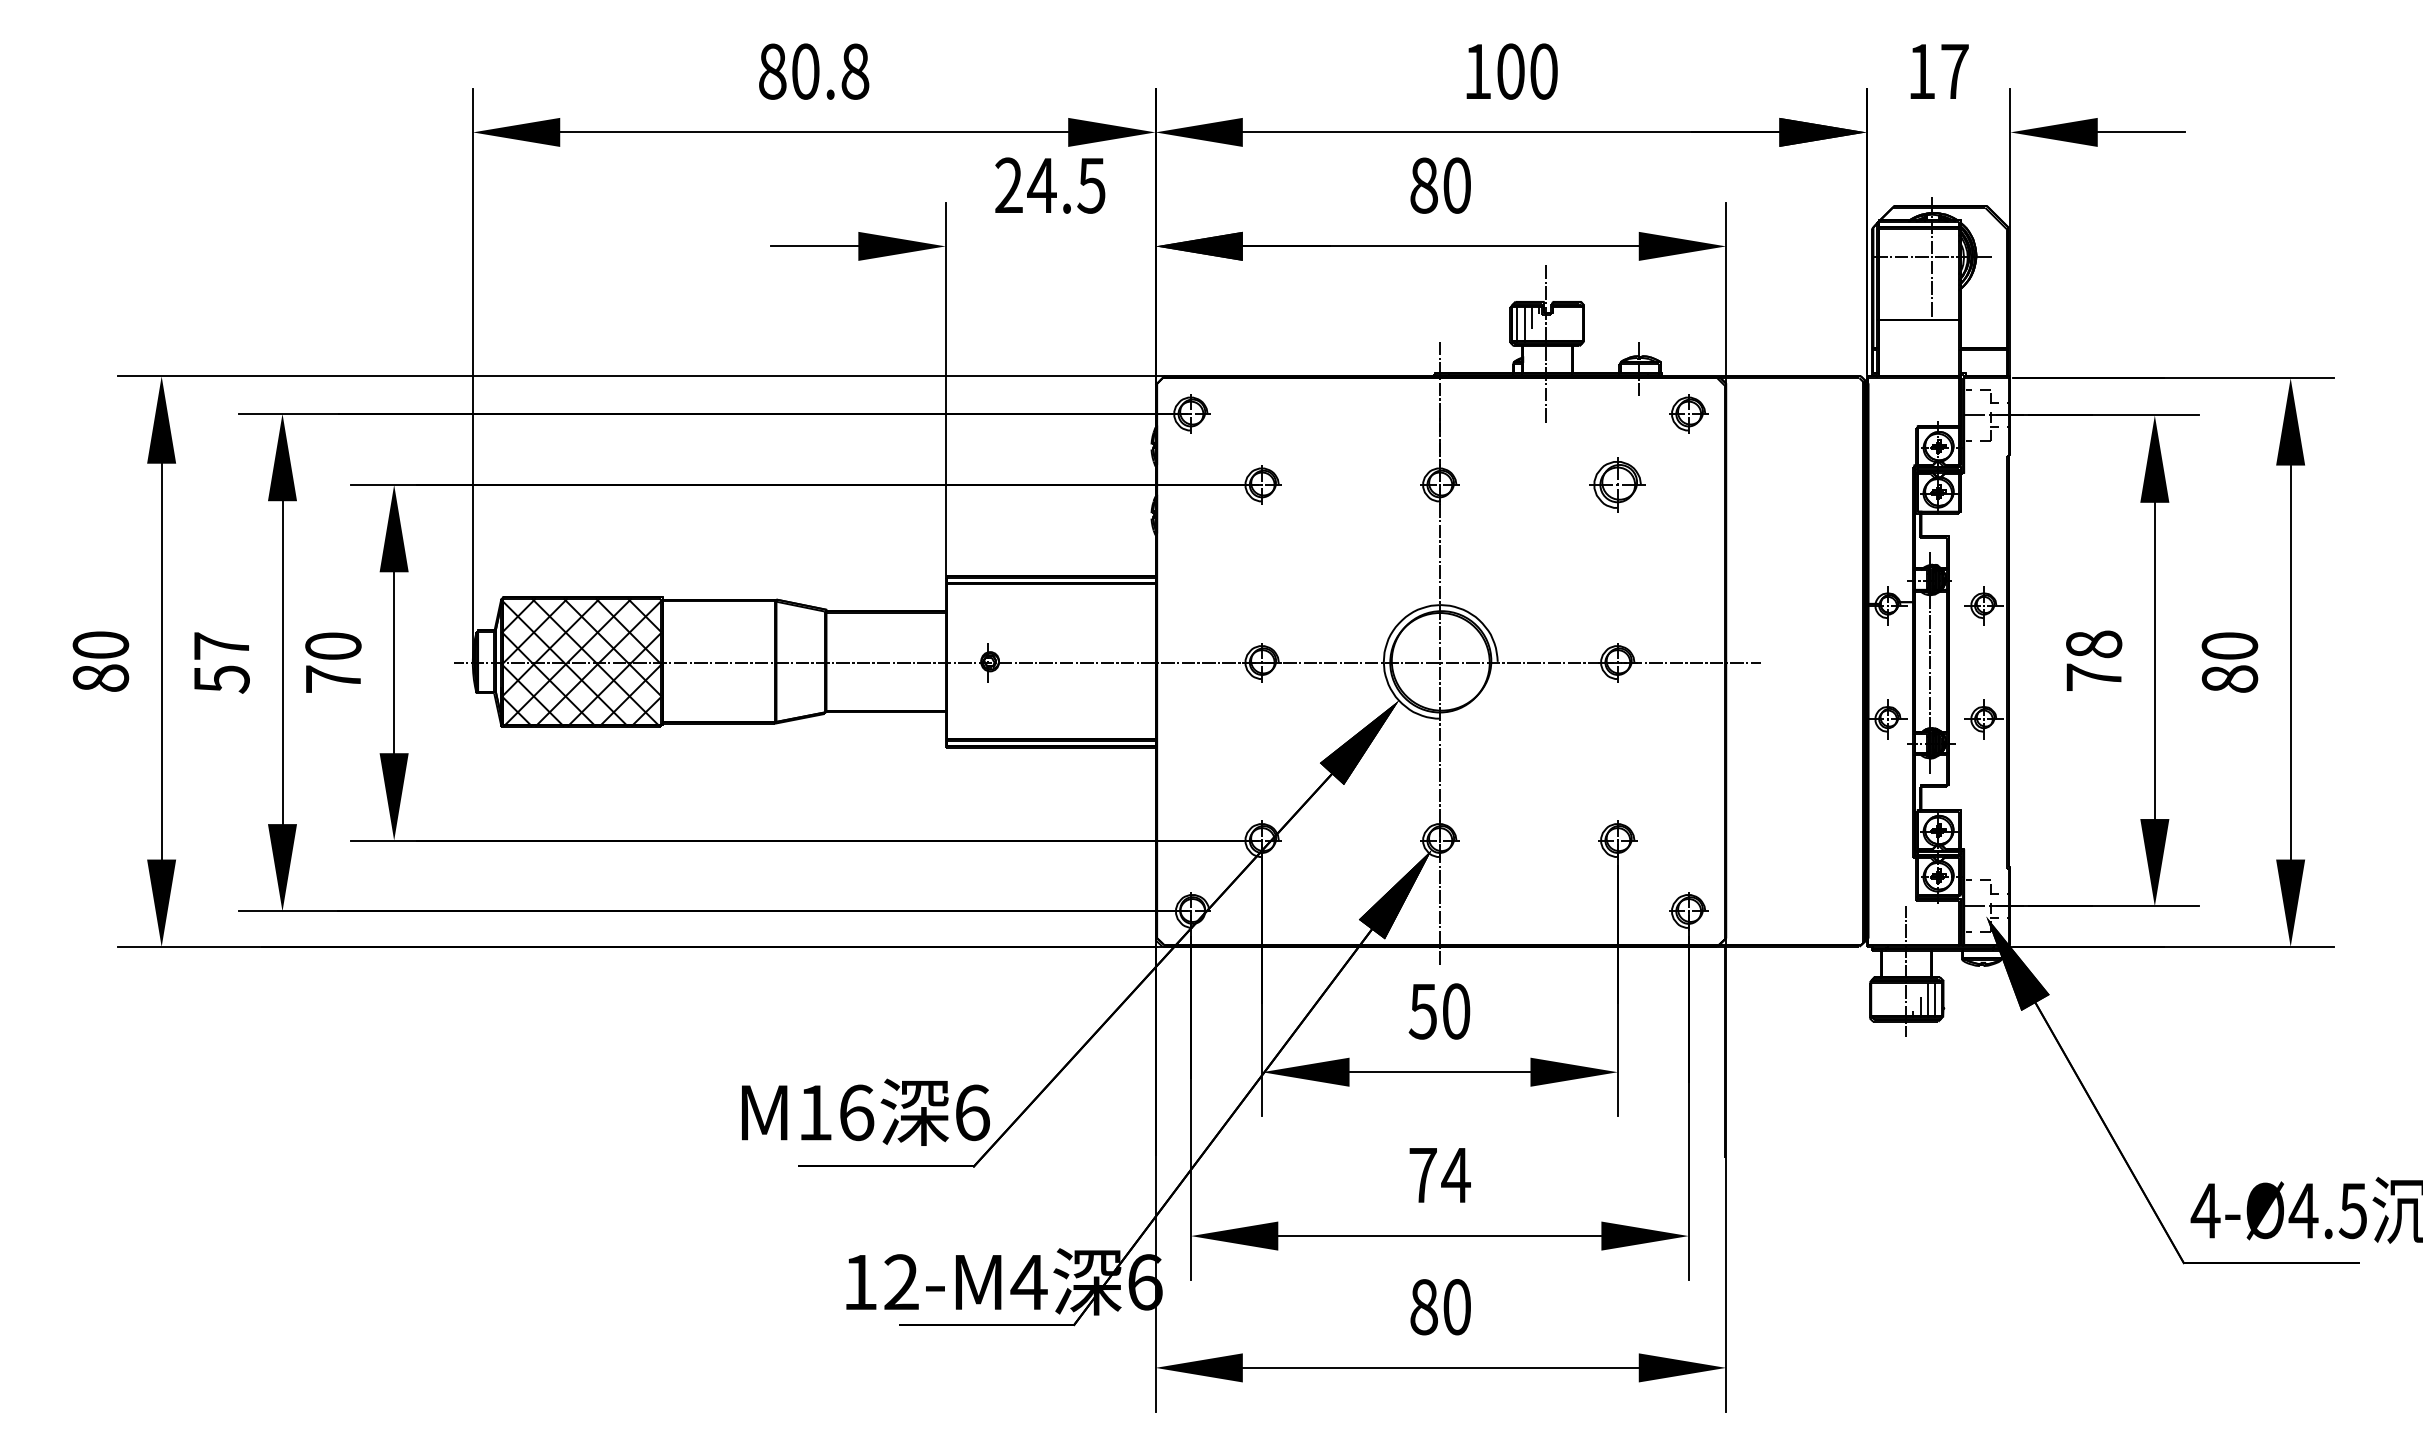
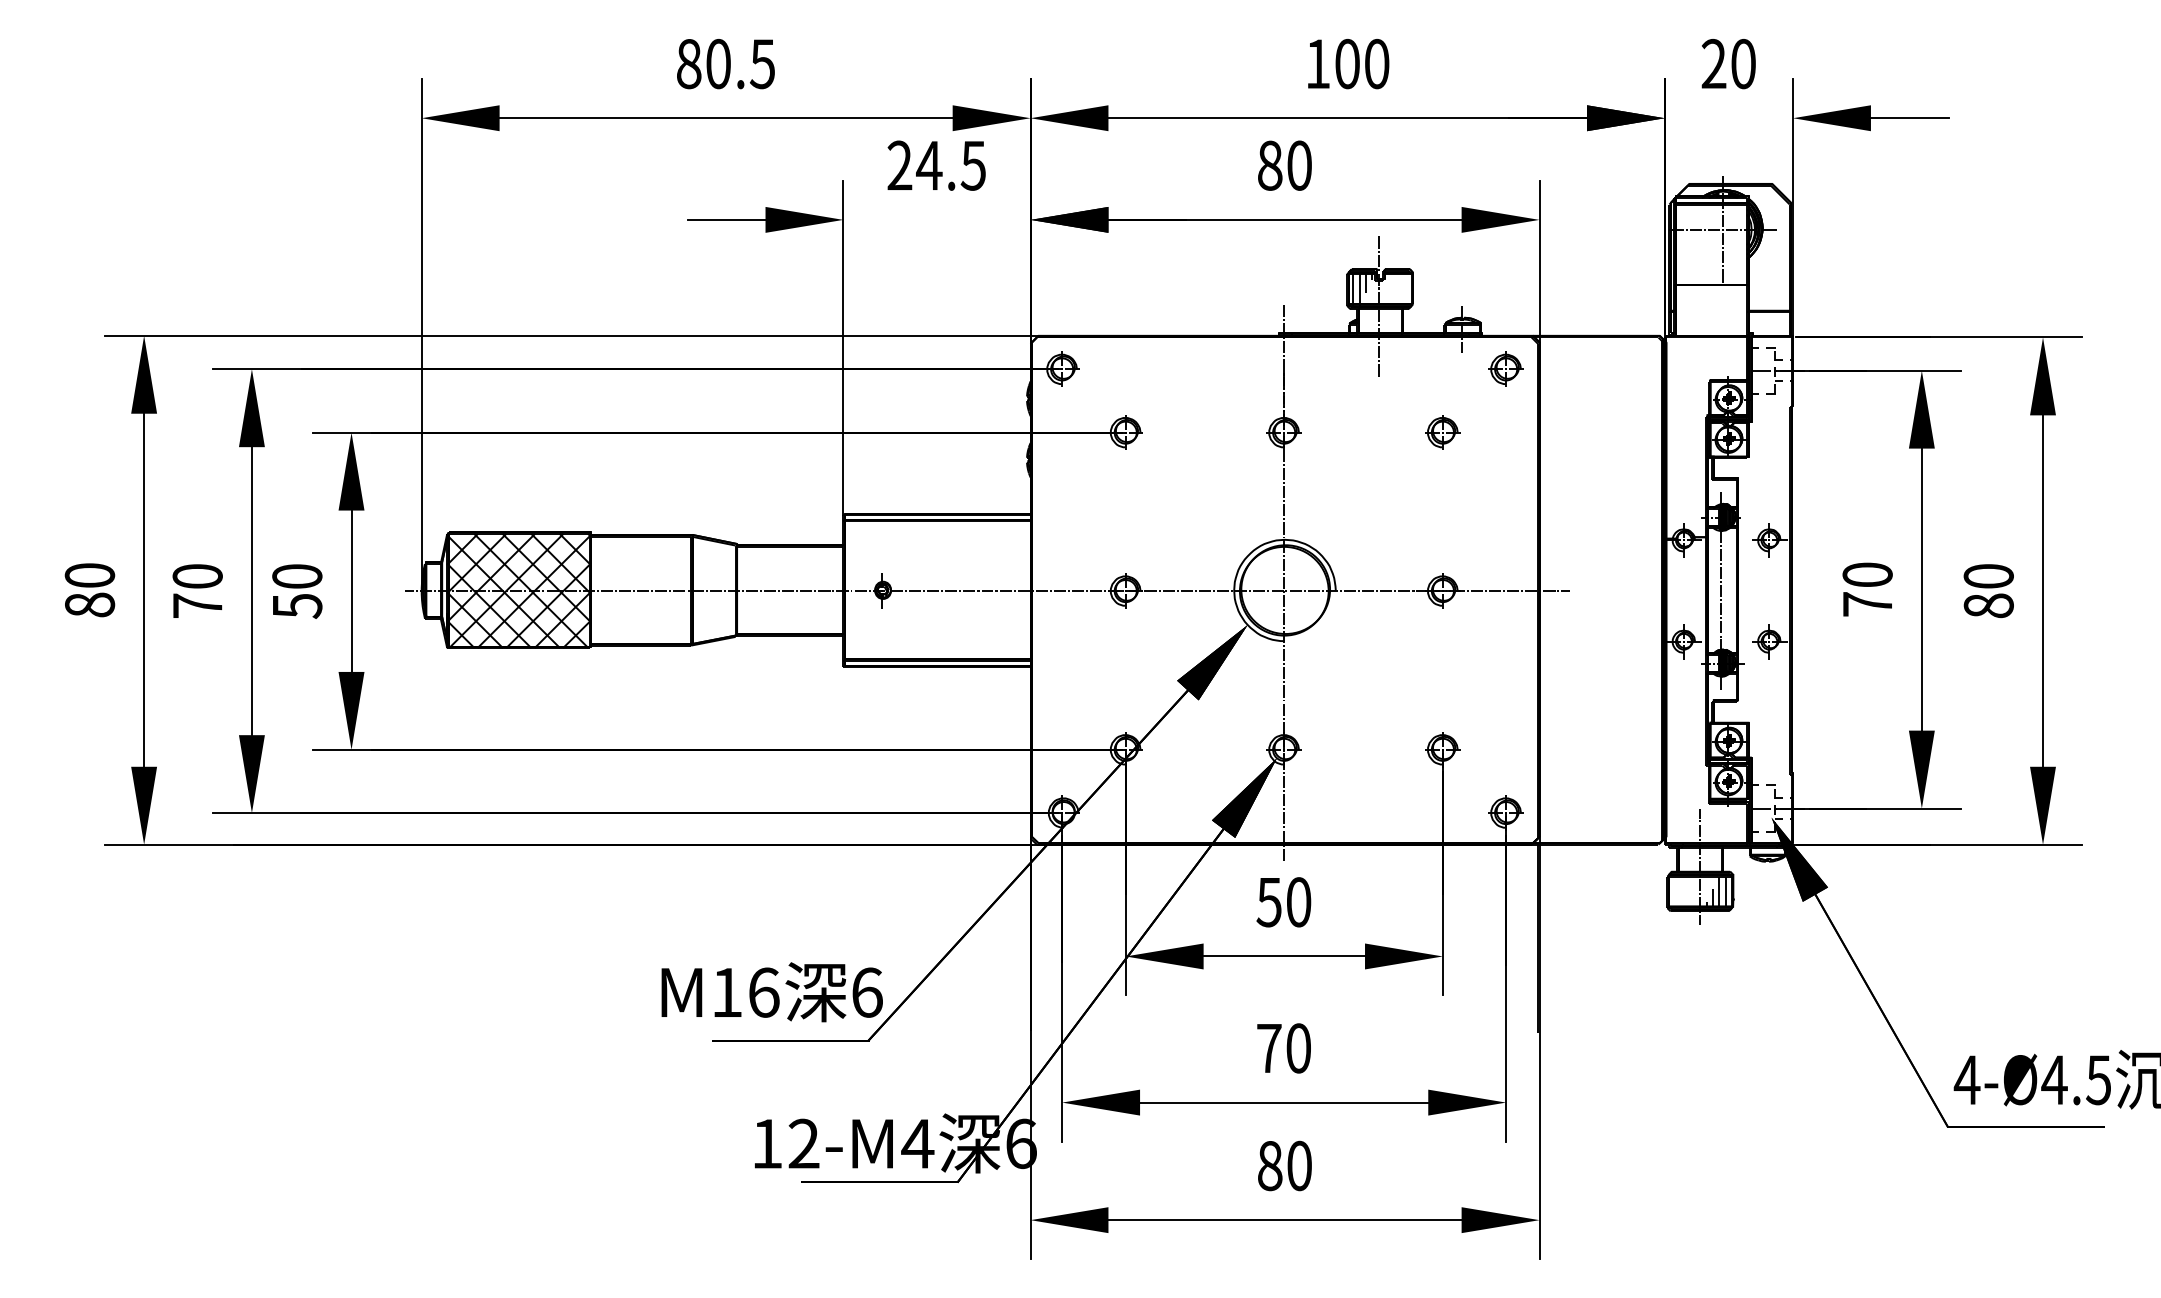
text: (854, 71) -> (762, 63), 80.8 -> 80.5
text: (1938, 71) -> (1728, 63), 17 -> 20
part: (1617, 484) -> (1442, 432), size x0.71
text: (2093, 644) -> (1867, 574), 78 -> 70
text: (221, 662) -> (197, 591), 57 -> 70
text: (333, 679) -> (297, 606), 70 -> 50
text: (1455, 1175) -> (1298, 1048), 74 -> 70

